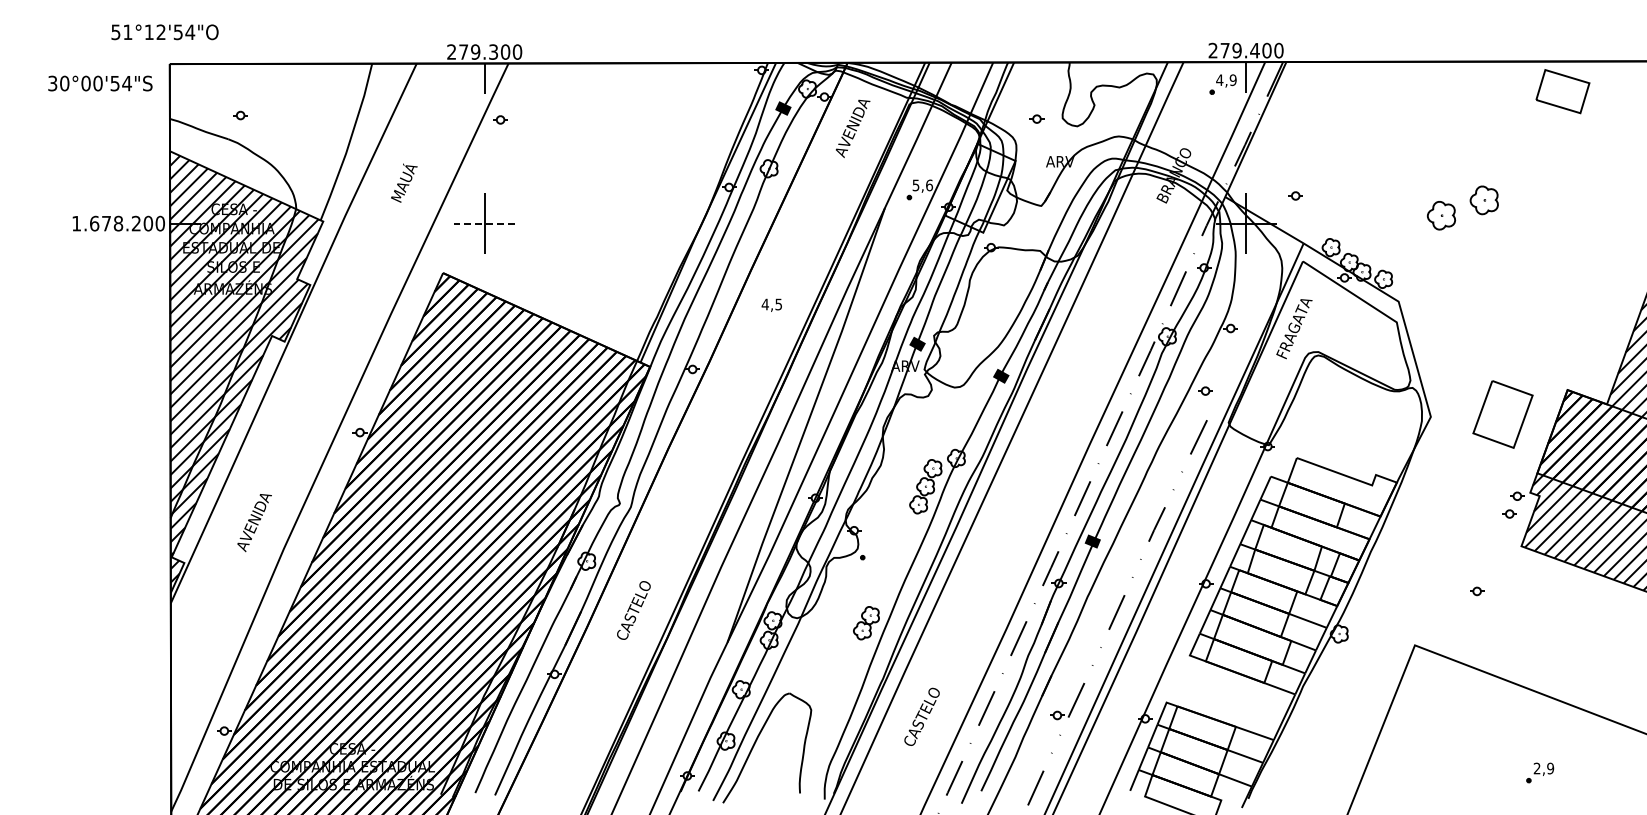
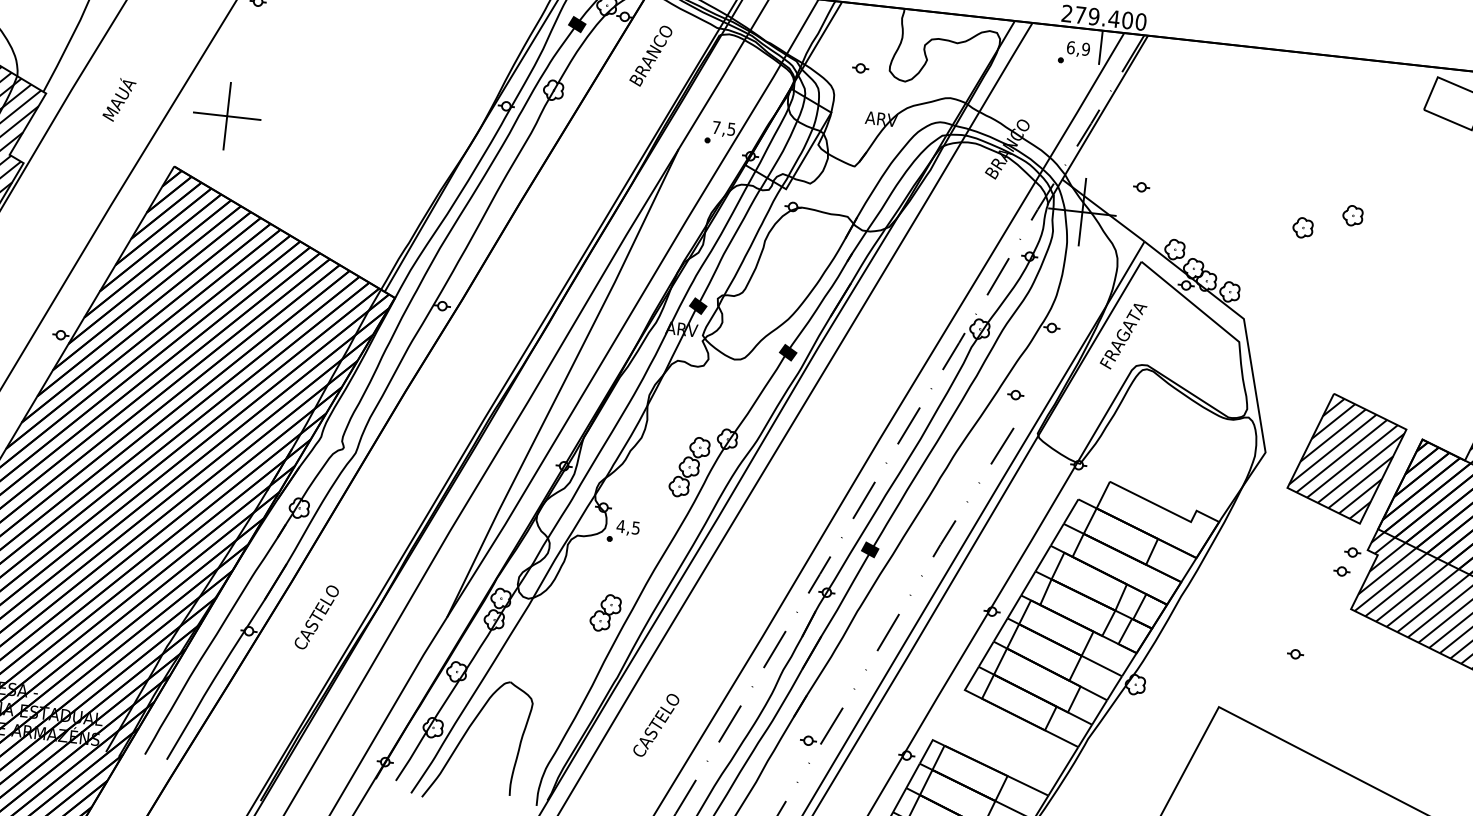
text: (1219, 79) -> (1070, 46), 4,9 -> 6,9
text: (852, 128) -> (652, 55), AVENIDA -> BRANCO
text: (404, 182) -> (119, 99), moved
text: (922, 185) -> (723, 128), 5,6 -> 7,5
part: (1484, 199) -> (1353, 215), size x0.62
part: (1441, 215) -> (1302, 227), size x0.62
line: (484, 223) -> (227, 116), dashed -> solid
text: (771, 304) -> (627, 527), moved
part: (1502, 414) -> (1346, 458), size x1.67
text: (633, 610) -> (316, 617), moved

